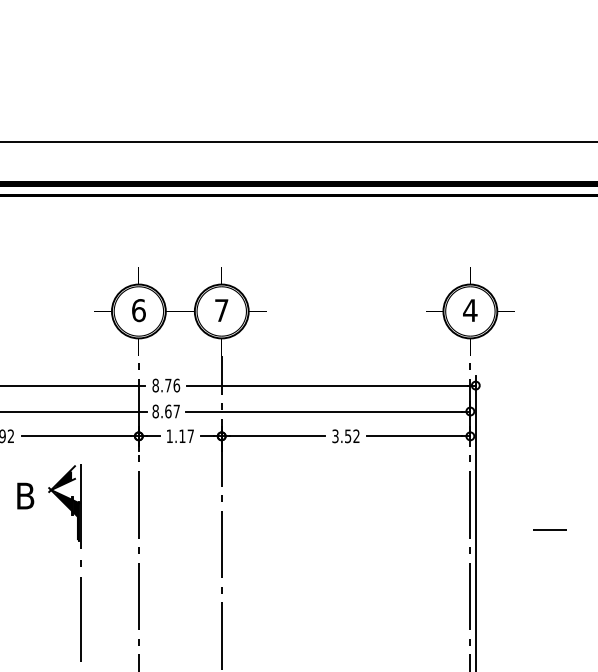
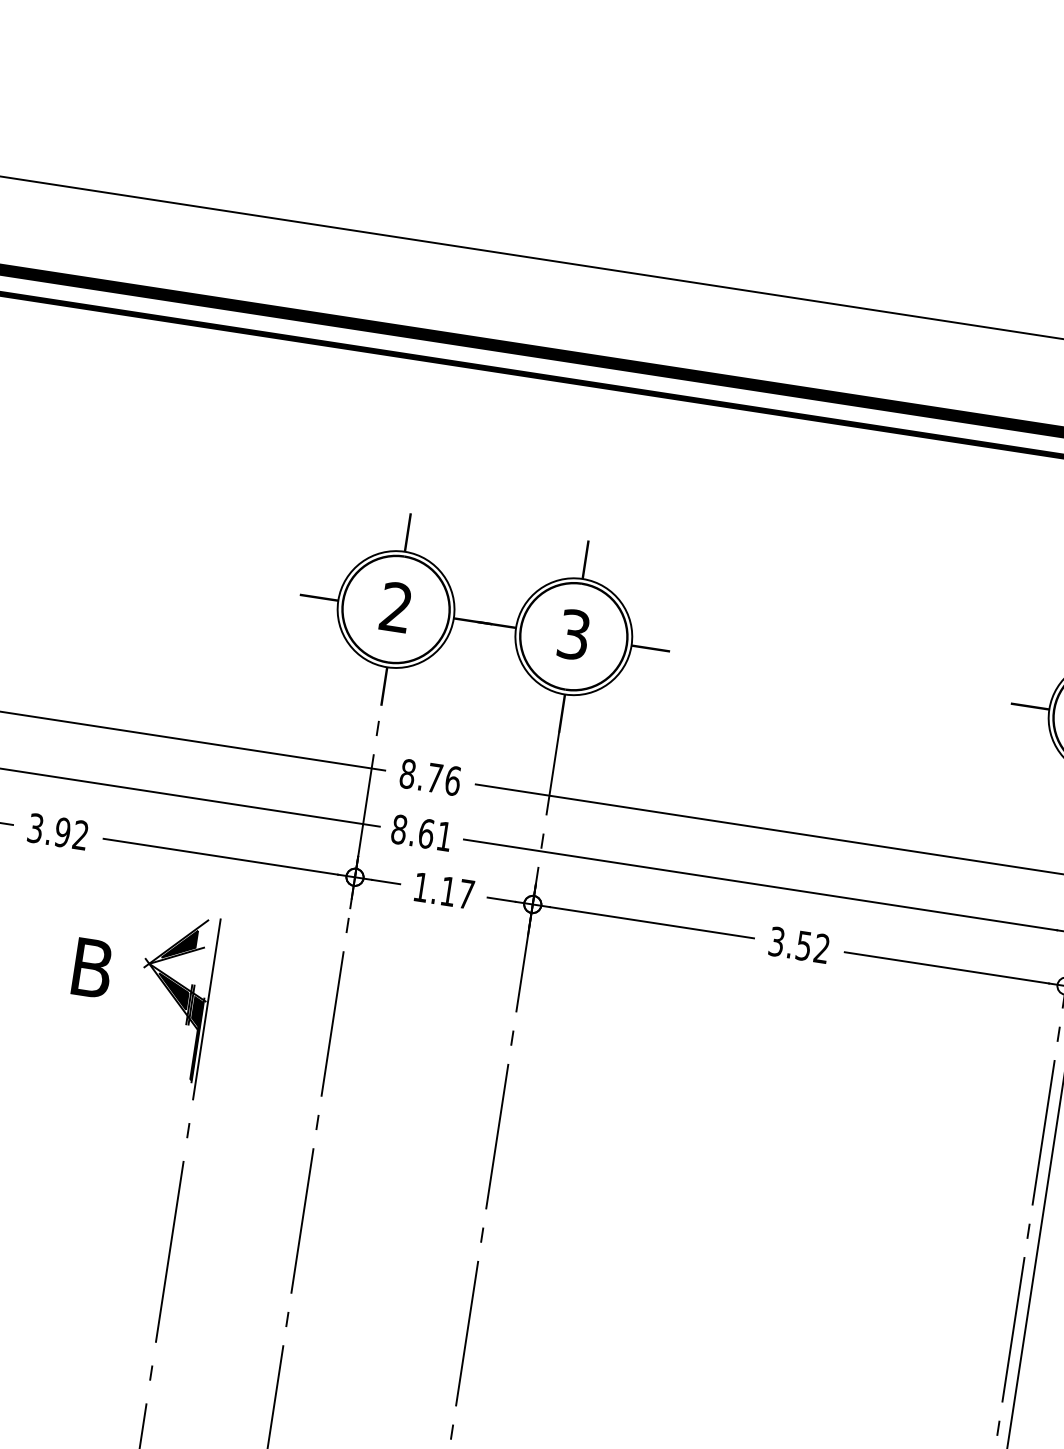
text: (138, 310) -> (395, 607), 6 -> 2
text: (221, 310) -> (573, 634), 7 -> 3
text: (176, 411) -> (443, 836), 8.67 -> 8.61

